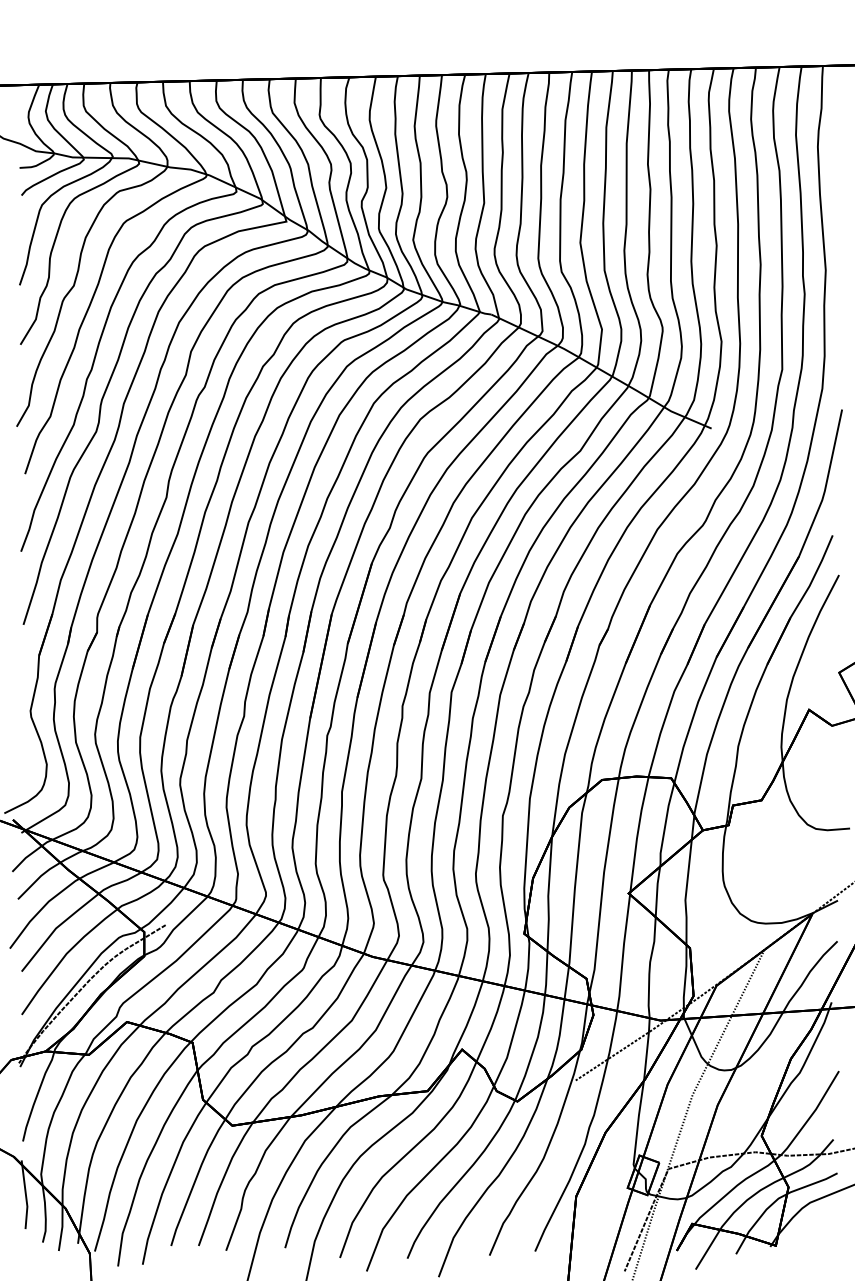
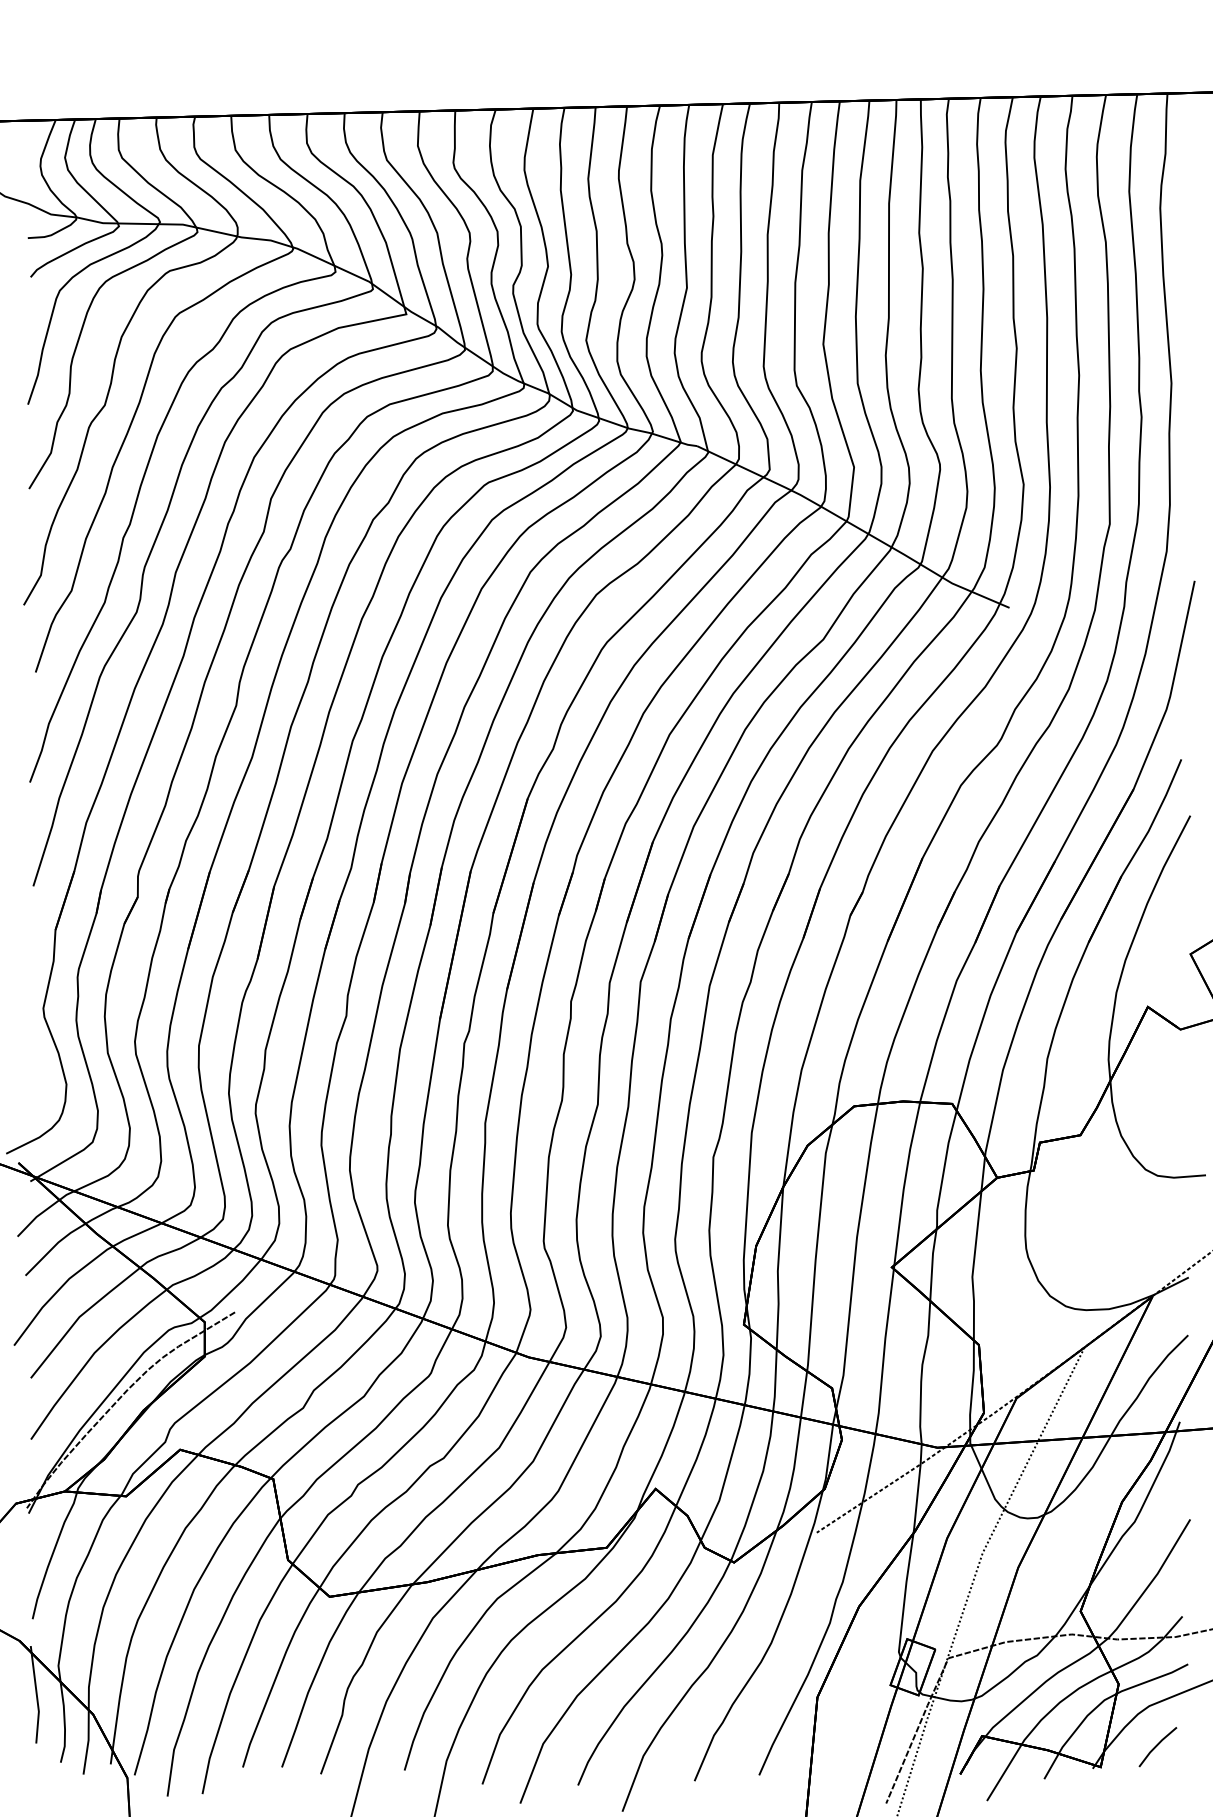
line: (815, 1231) -> (1157, 1746), added

